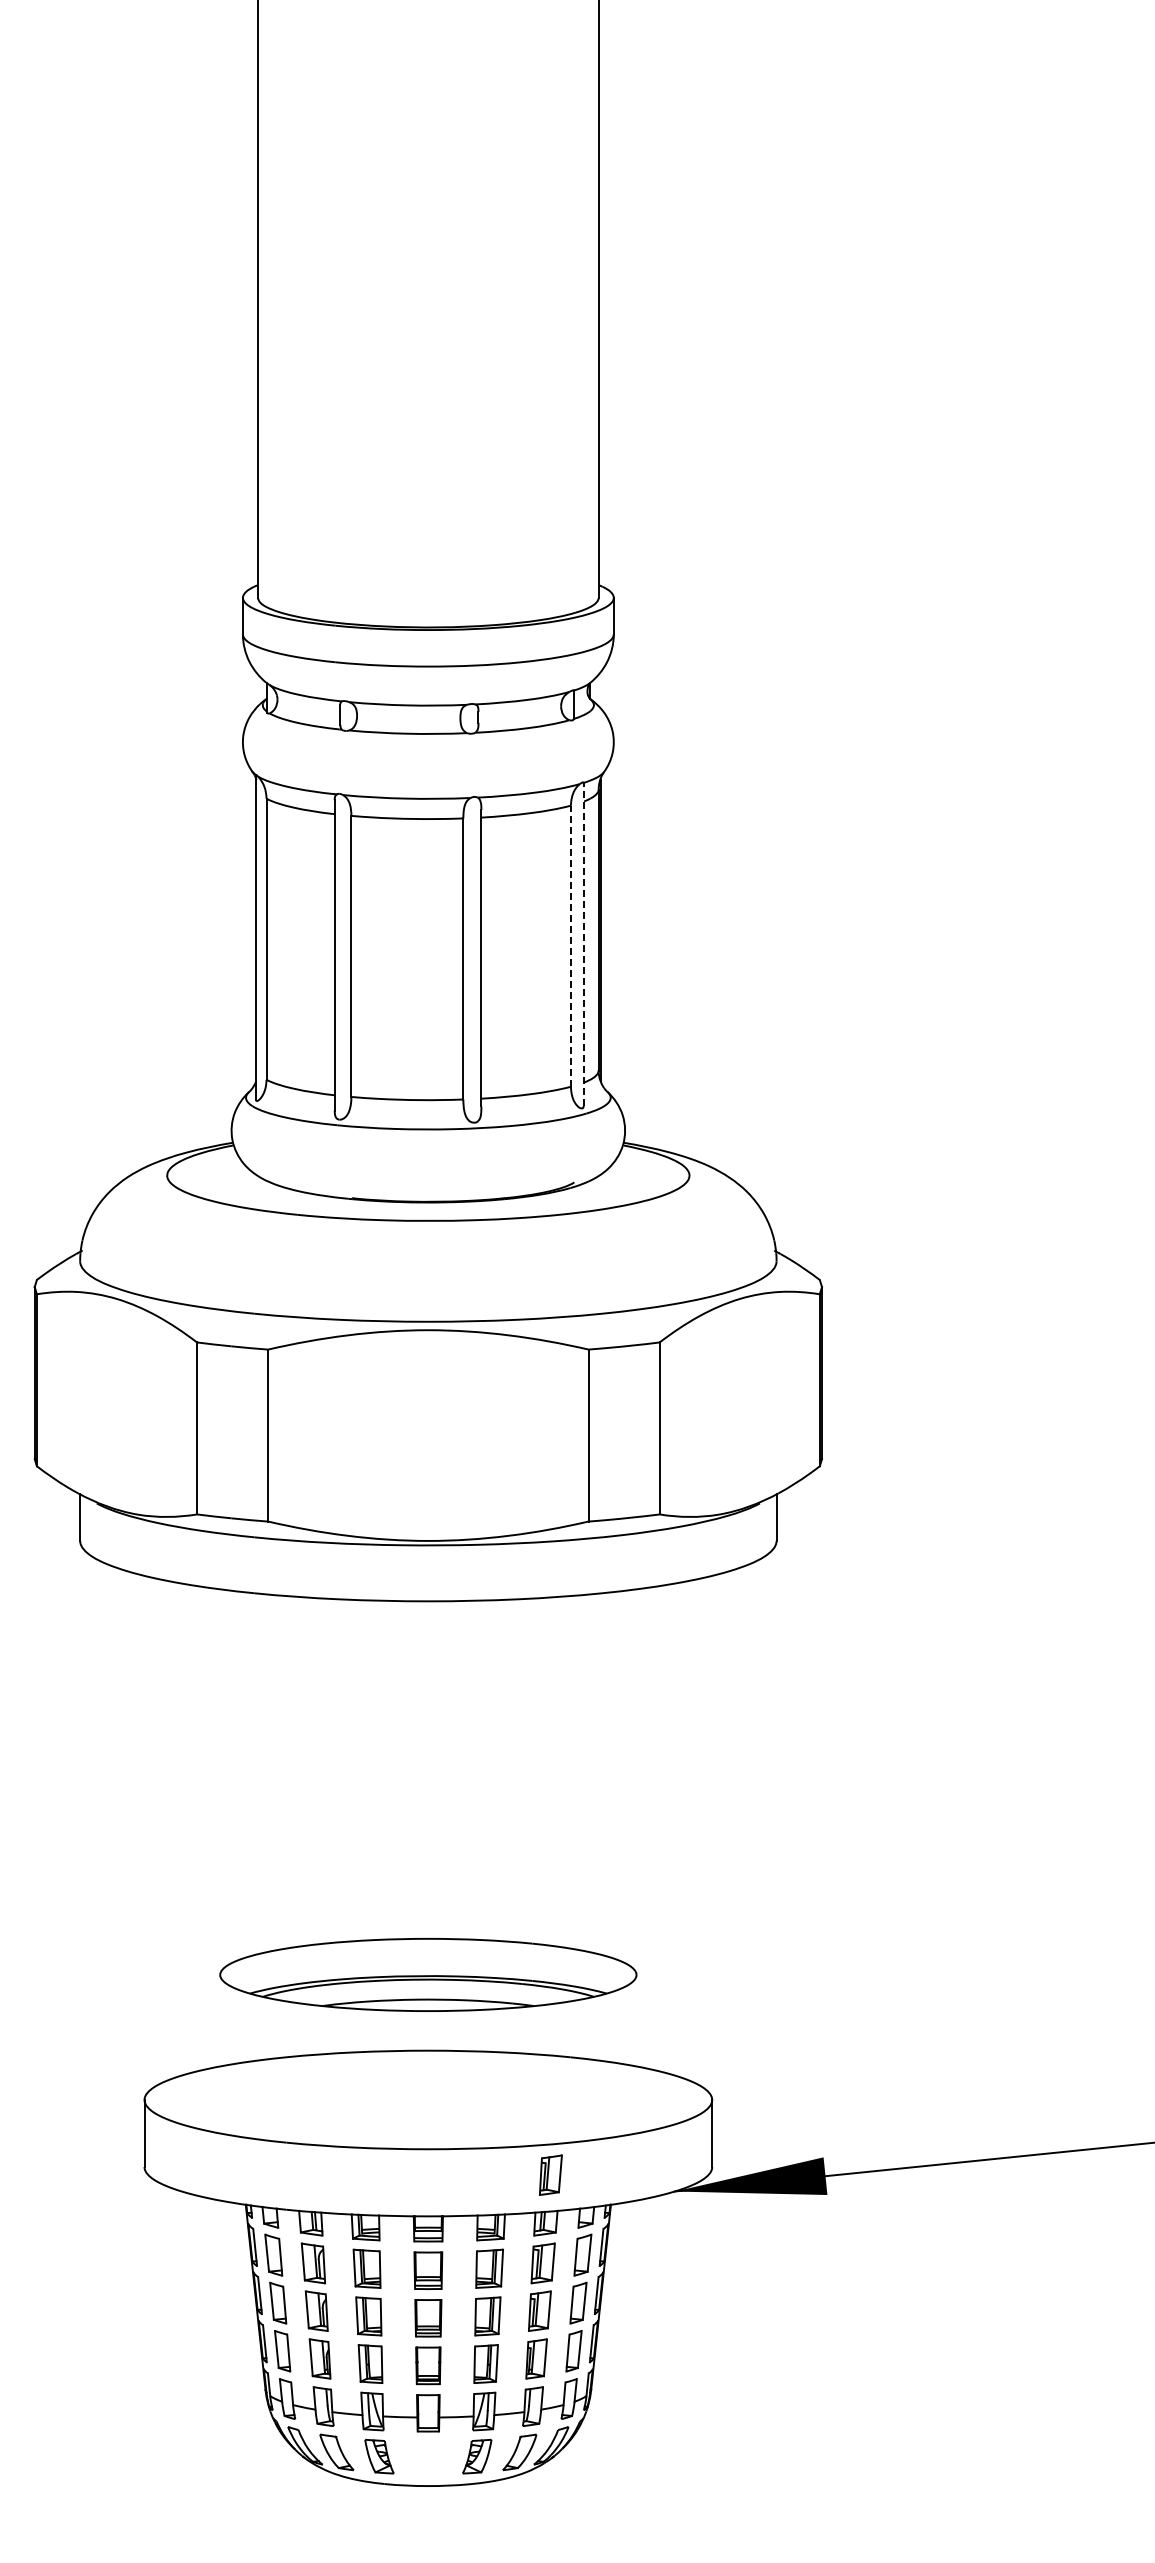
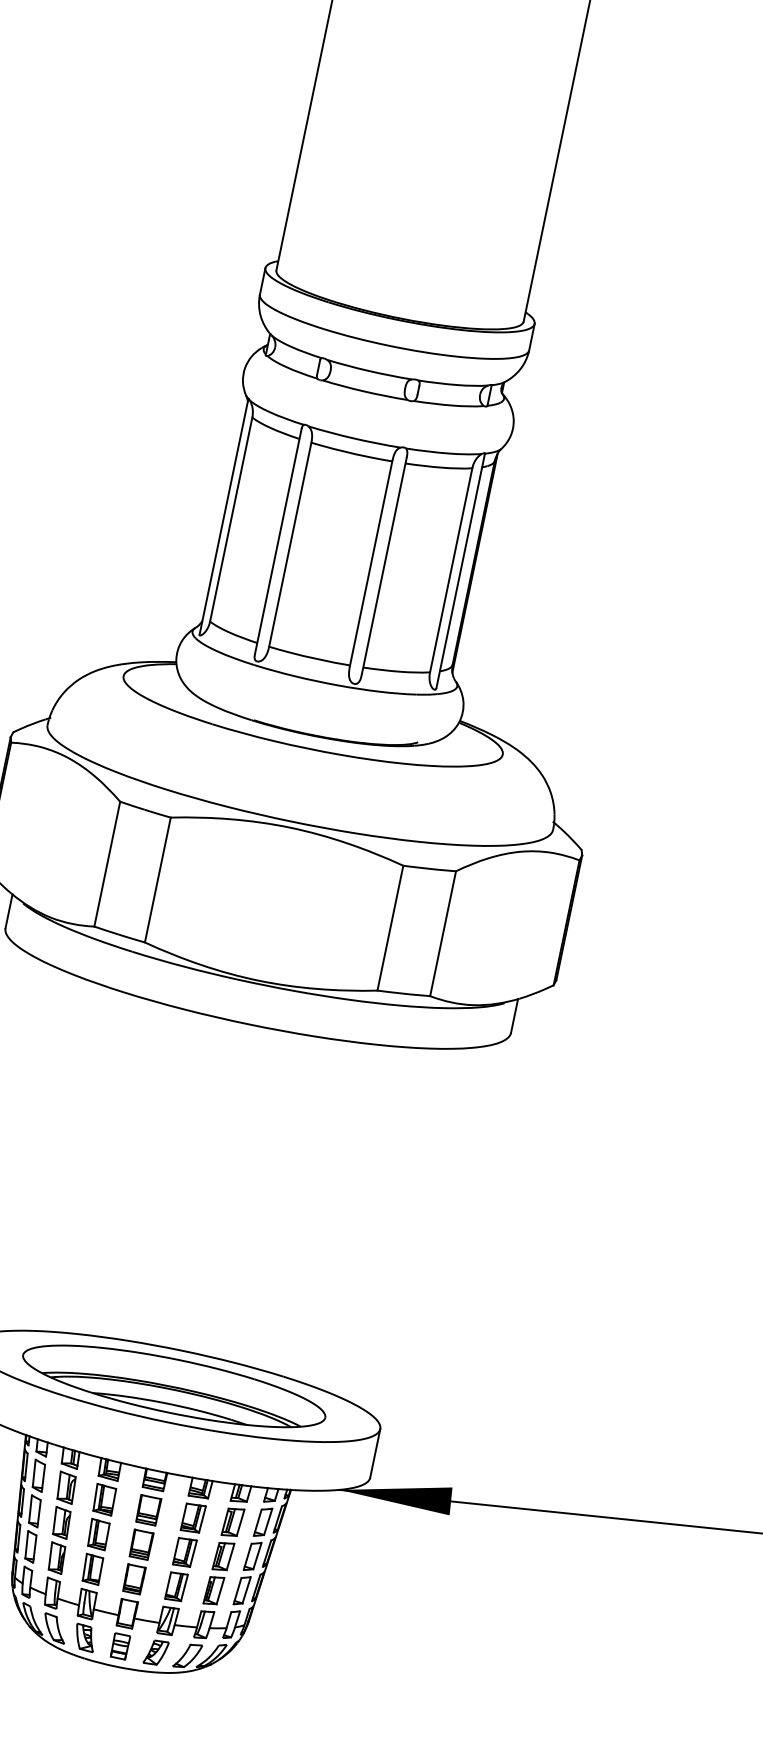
line: (583, 944) -> (460, 570), dashed -> solid
line: (570, 946) -> (450, 570), dashed -> solid
part: (428, 1974) -> (174, 1386), moved
part: (550, 2174) -> (251, 1458), removed
part: (428, 2458) -> (120, 1646), added

